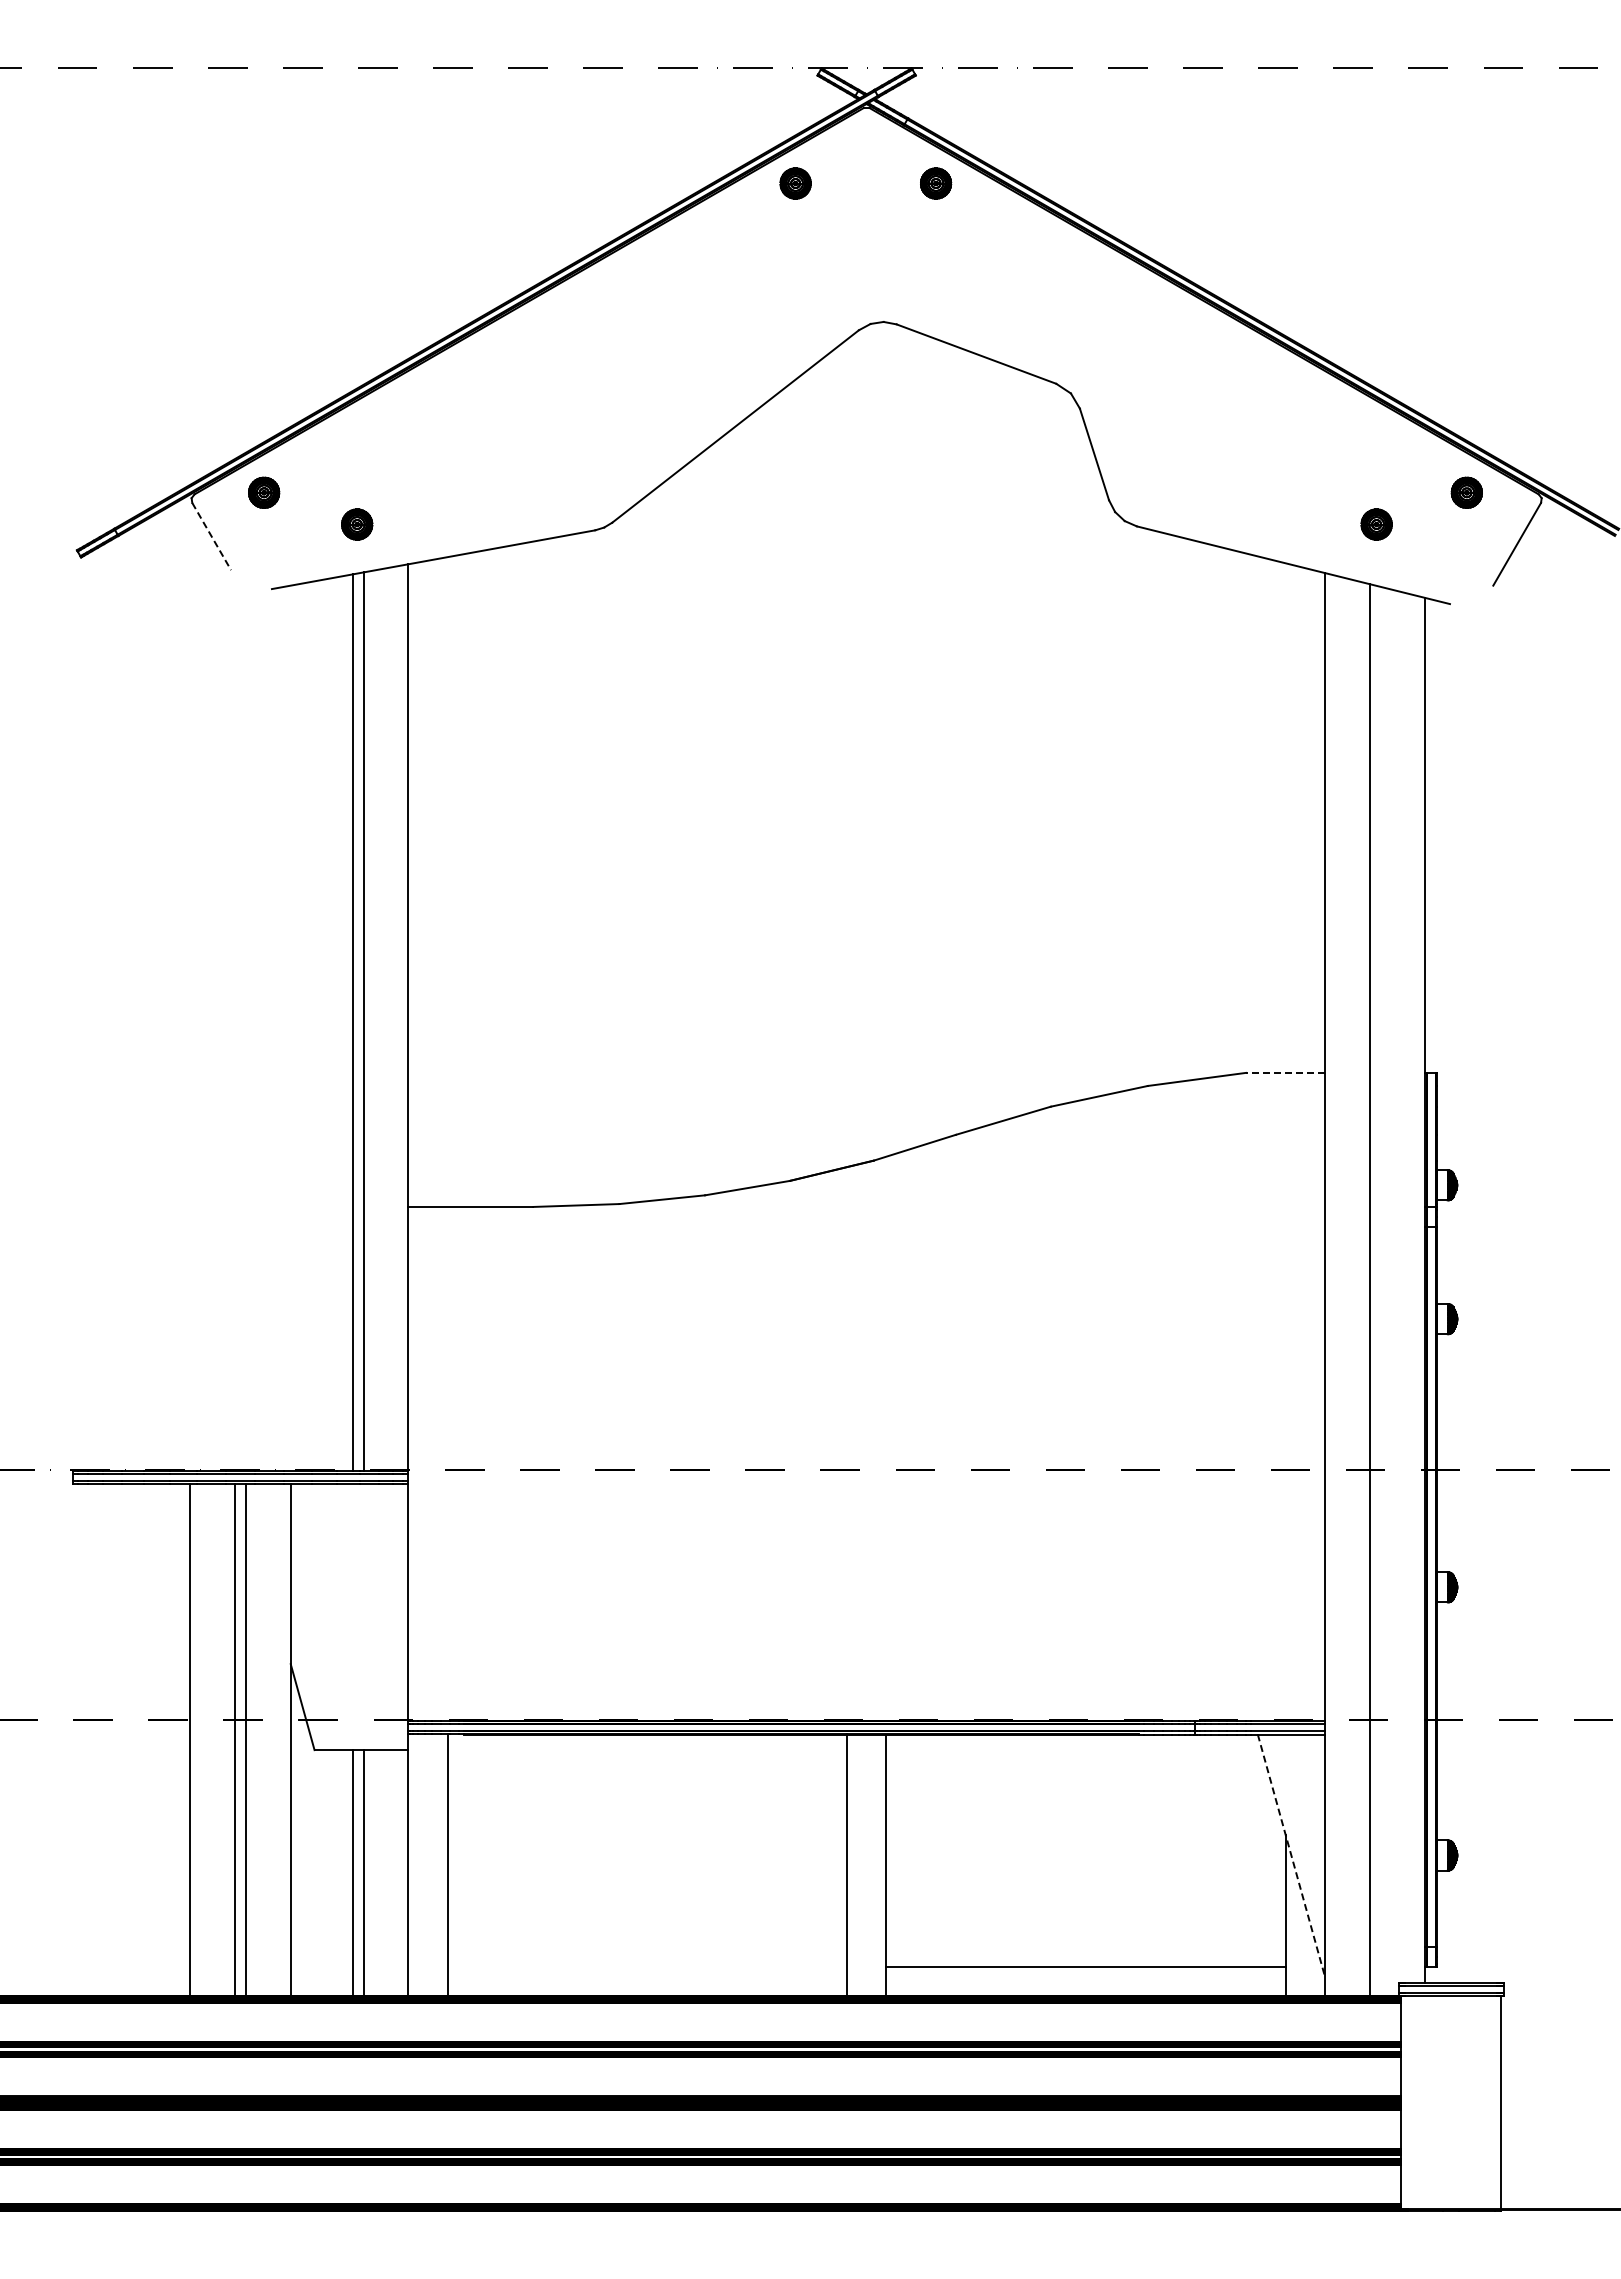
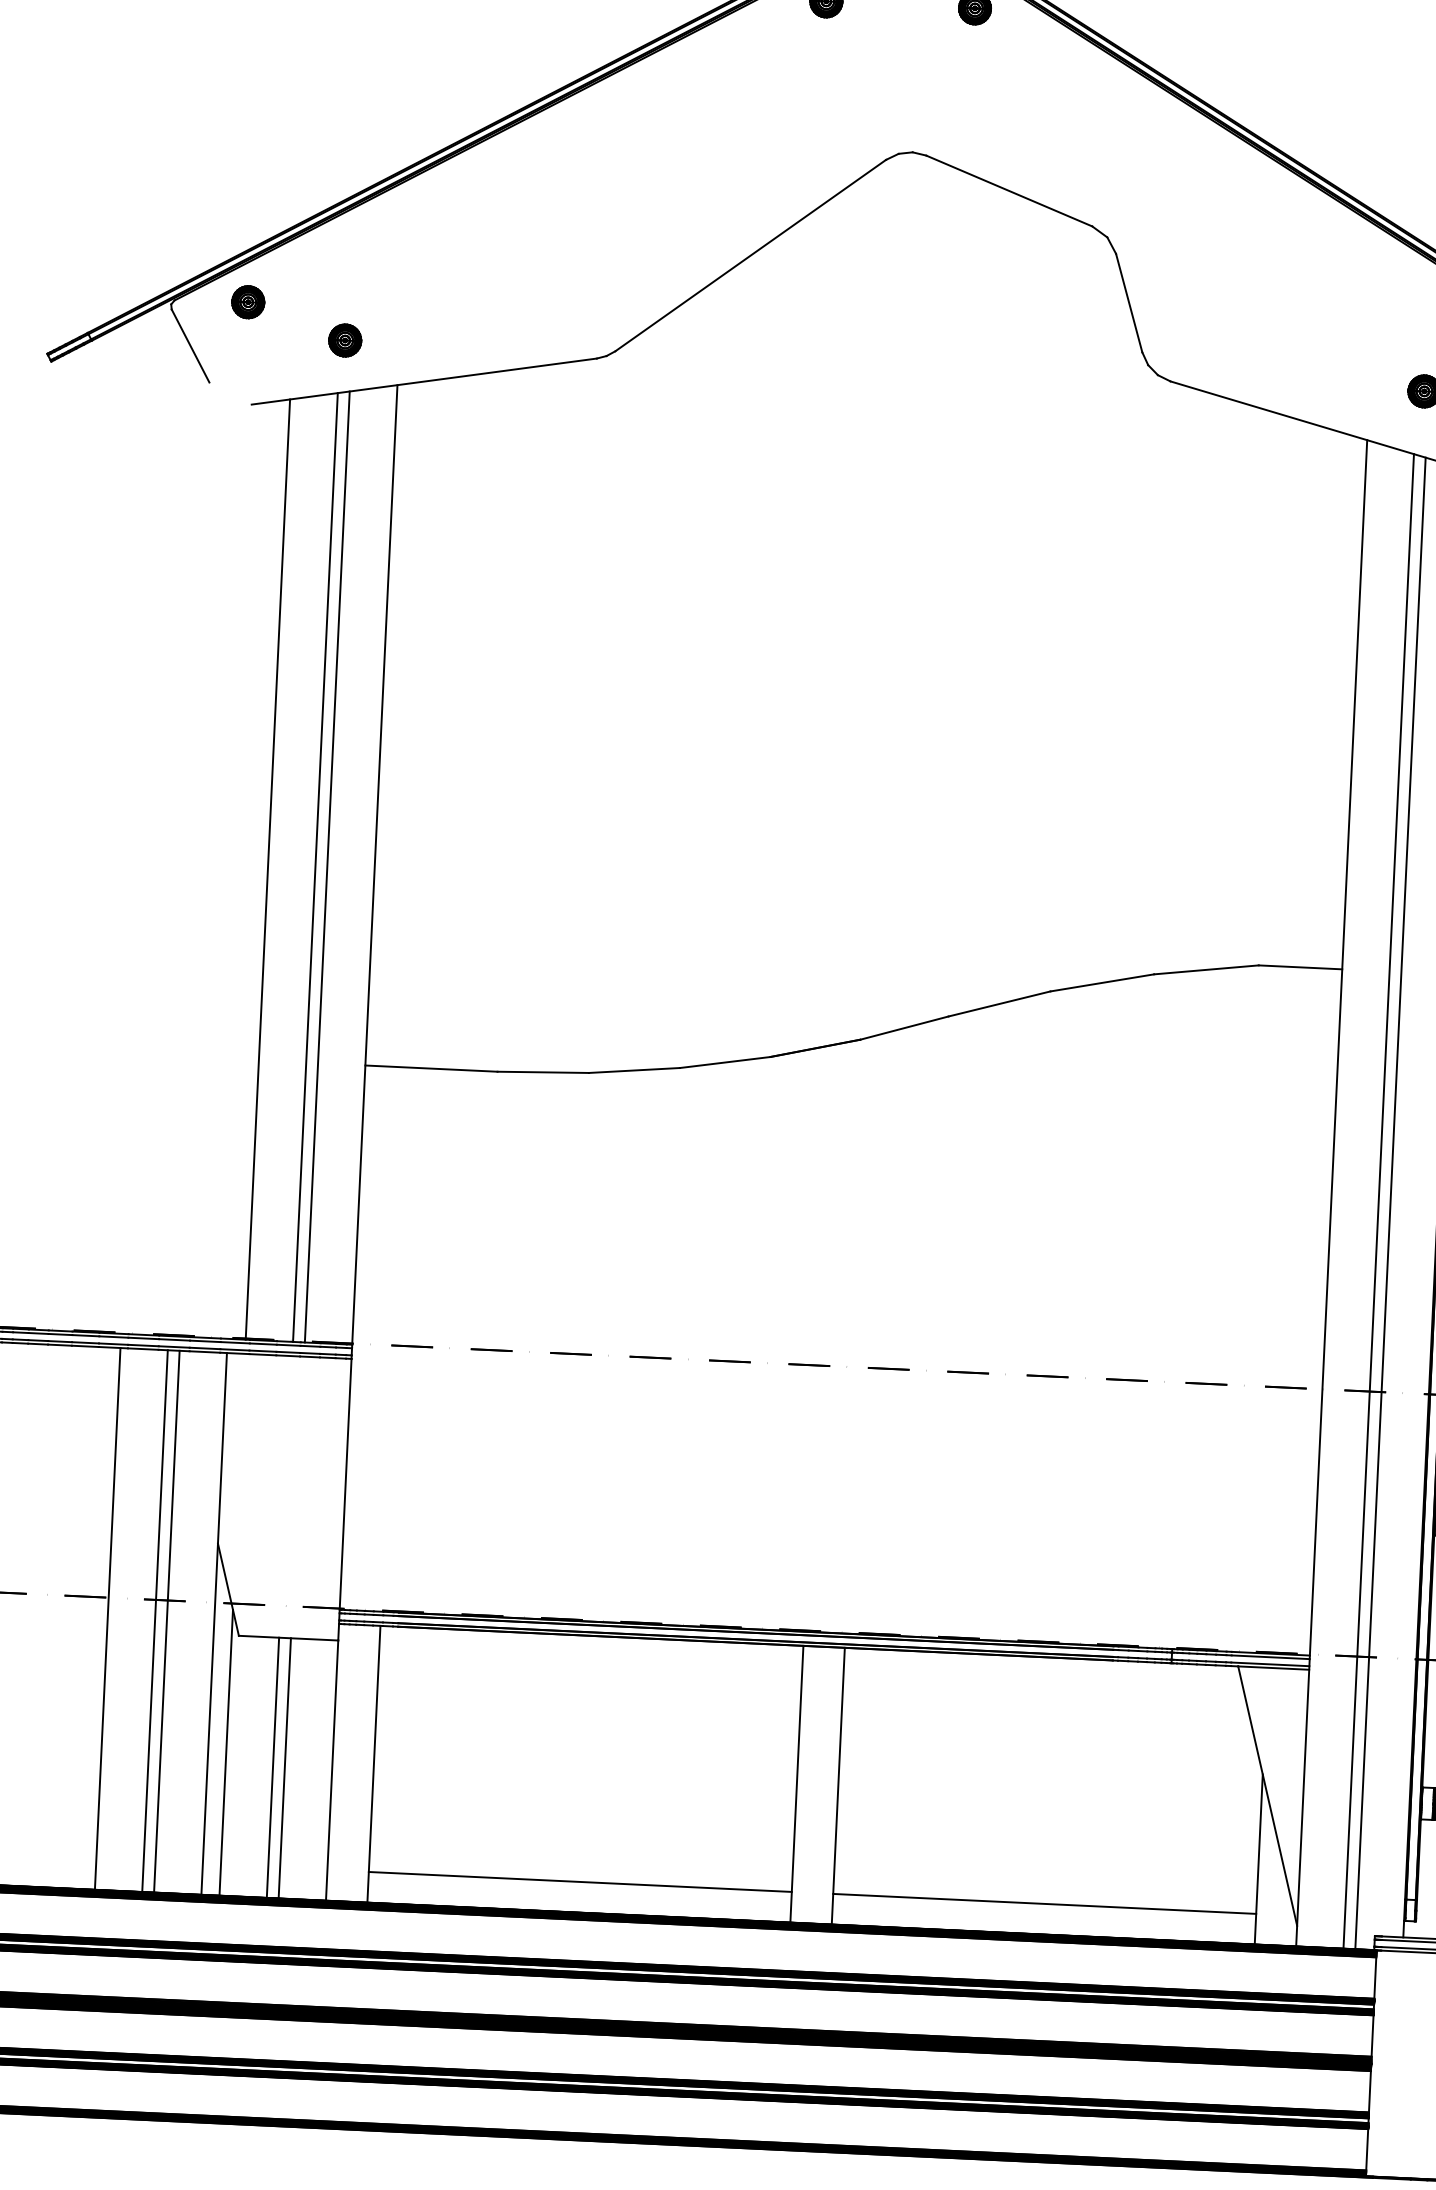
line: (211, 536) -> (190, 345), dashed -> solid
line: (307, 1026) -> (267, 869), added
line: (1284, 1072) -> (1299, 966), dashed -> solid
line: (1380, 1290) -> (1390, 1202), added
line: (1291, 1855) -> (1267, 1796), dashed -> solid
line: (307, 1860) -> (225, 1752), added
line: (647, 1966) -> (580, 1881), added

